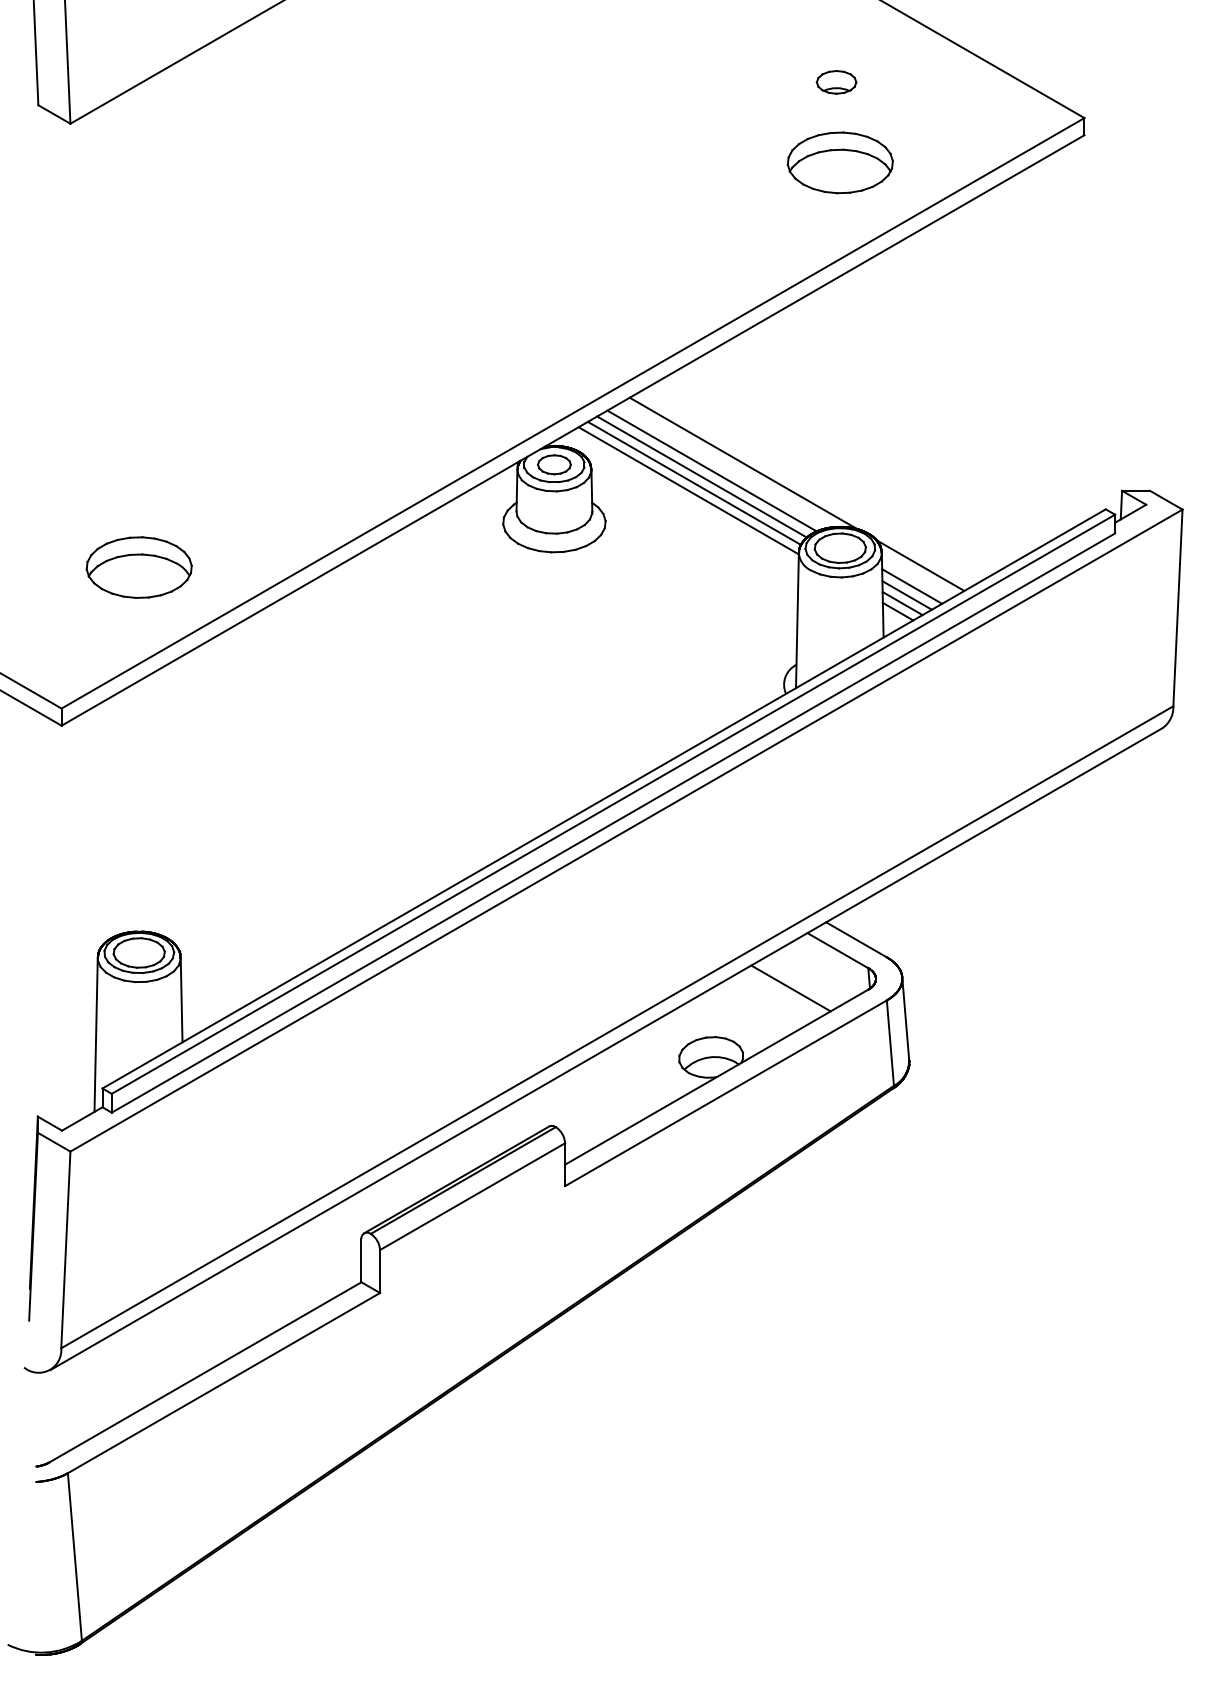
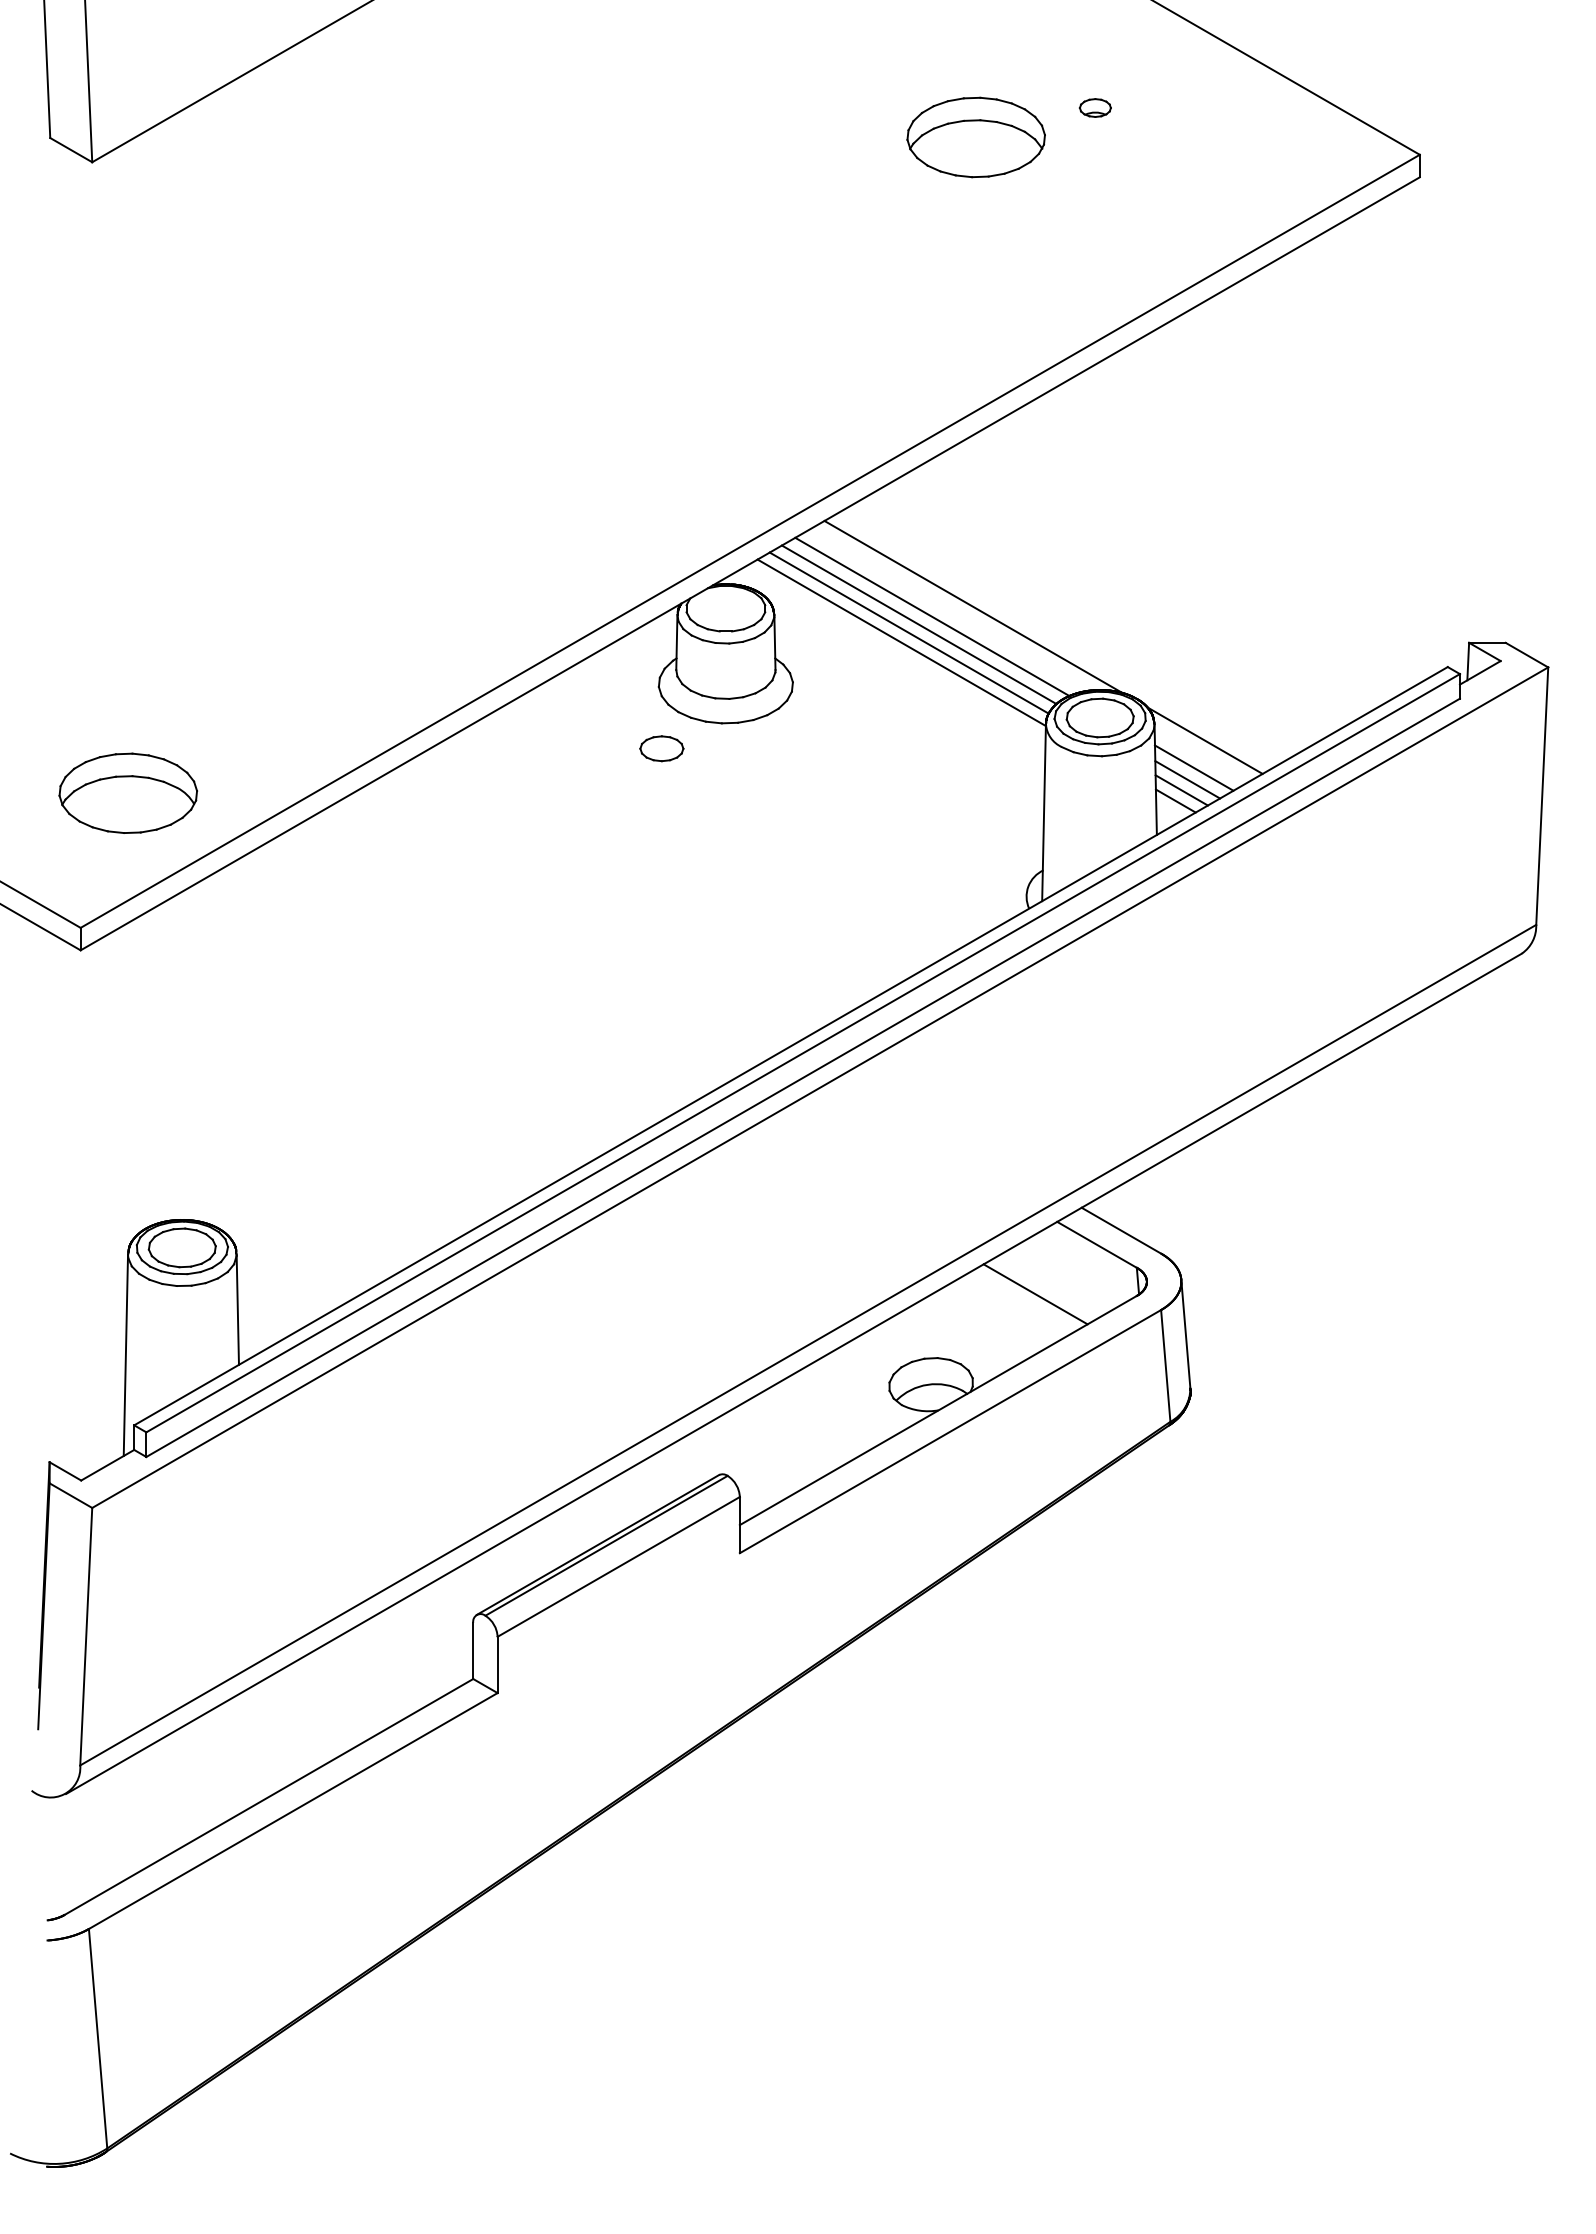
part: (836, 81) -> (1095, 107), size x0.6
part: (839, 162) -> (975, 137), moved
part: (554, 464) -> (661, 748), moved
part: (139, 566) -> (128, 792), moved

